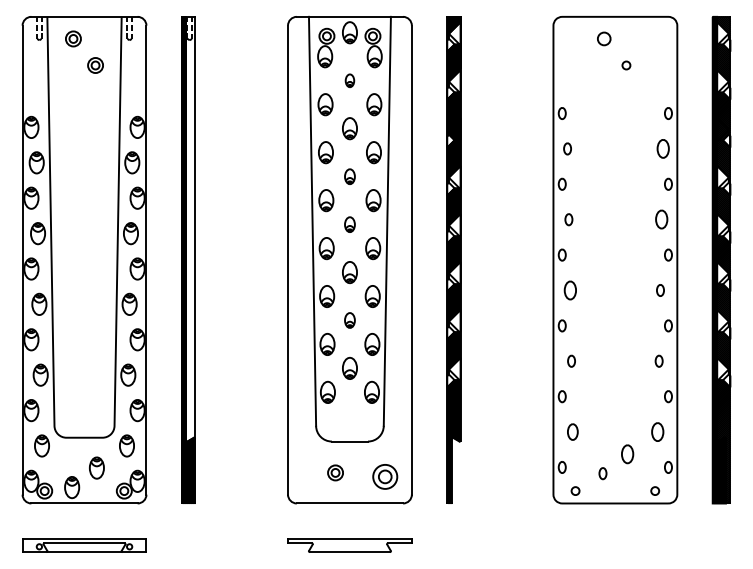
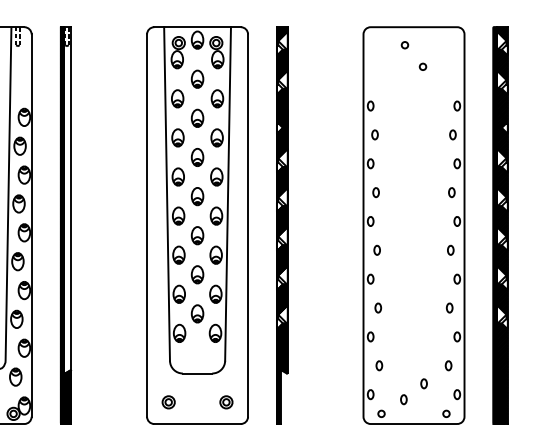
circle: (604, 38) -> (405, 44), size x0.62
part: (349, 80) -> (197, 79), size x1.67
part: (662, 148) -> (452, 134), size x0.62
part: (349, 176) -> (197, 157), size x1.43
part: (661, 219) -> (451, 192), size x0.62
part: (349, 224) -> (197, 196), size x1.43
part: (569, 290) -> (376, 250), size x0.62
part: (349, 320) -> (197, 274), size x1.43
part: (572, 431) -> (379, 365), size x0.71
part: (657, 431) -> (448, 365), size x0.62
part: (627, 453) -> (423, 383), size x0.62
part: (335, 472) -> (168, 402), moved
part: (385, 476) -> (226, 402), size x0.62

